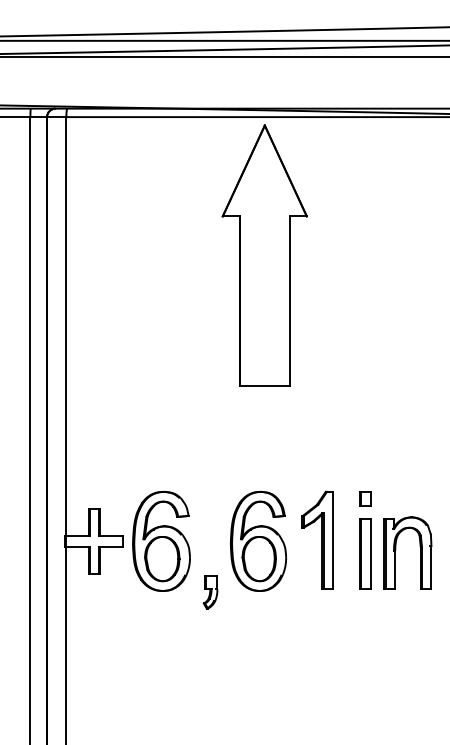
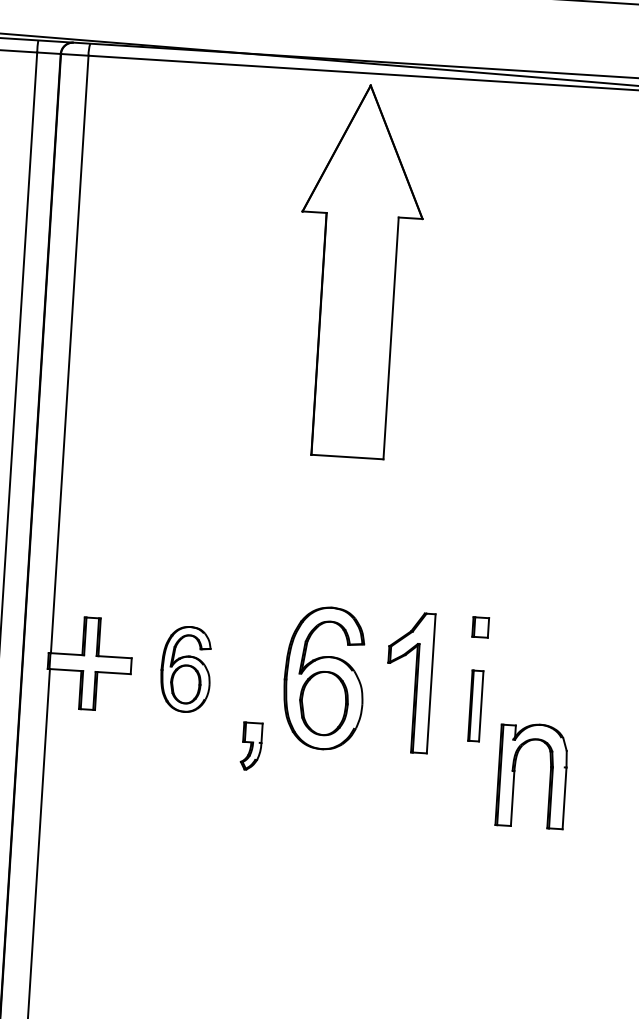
part: (161, 540) -> (186, 668), size x0.6
part: (396, 550) -> (516, 770), moved
part: (365, 553) -> (475, 705), size x0.7

